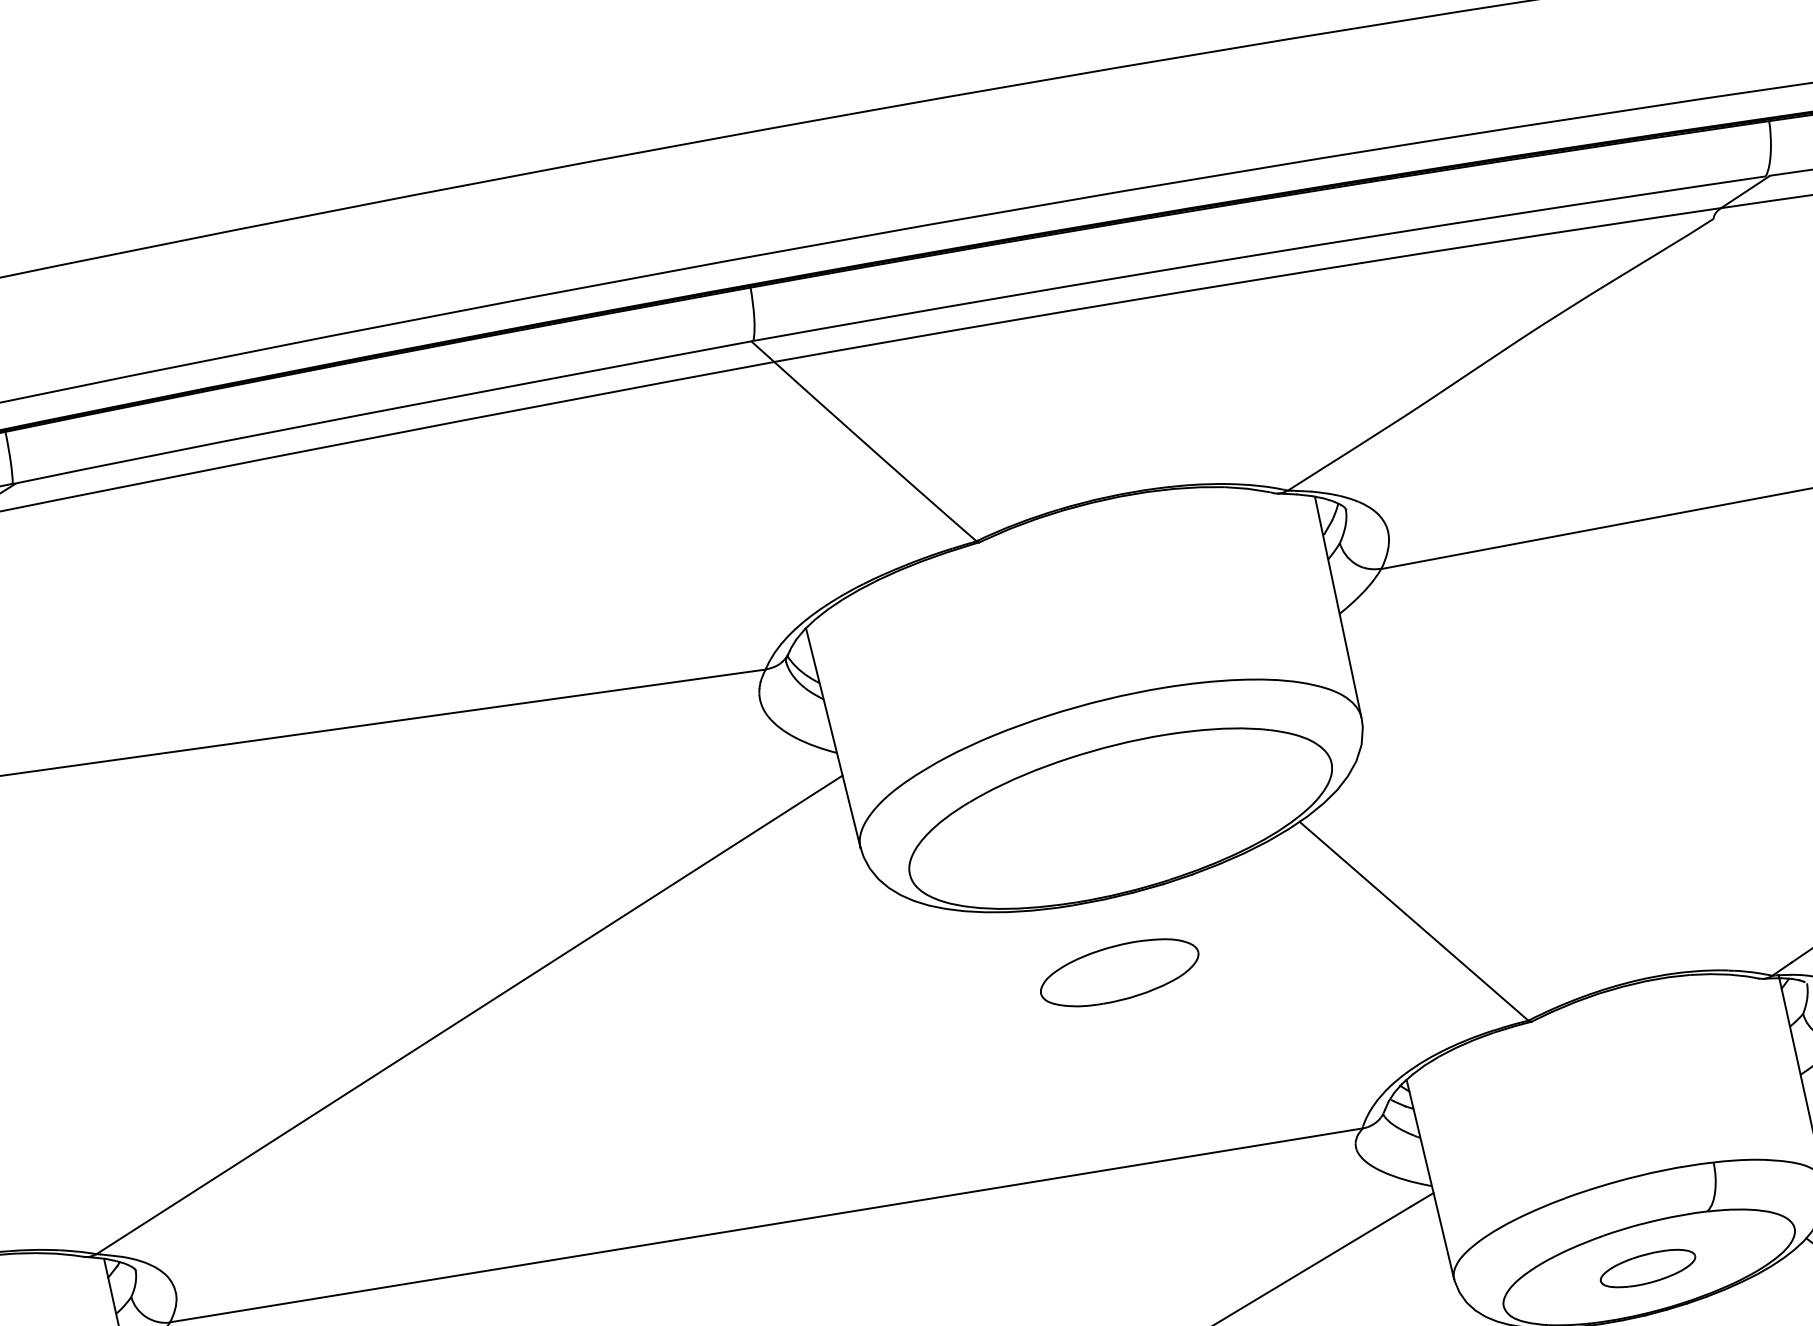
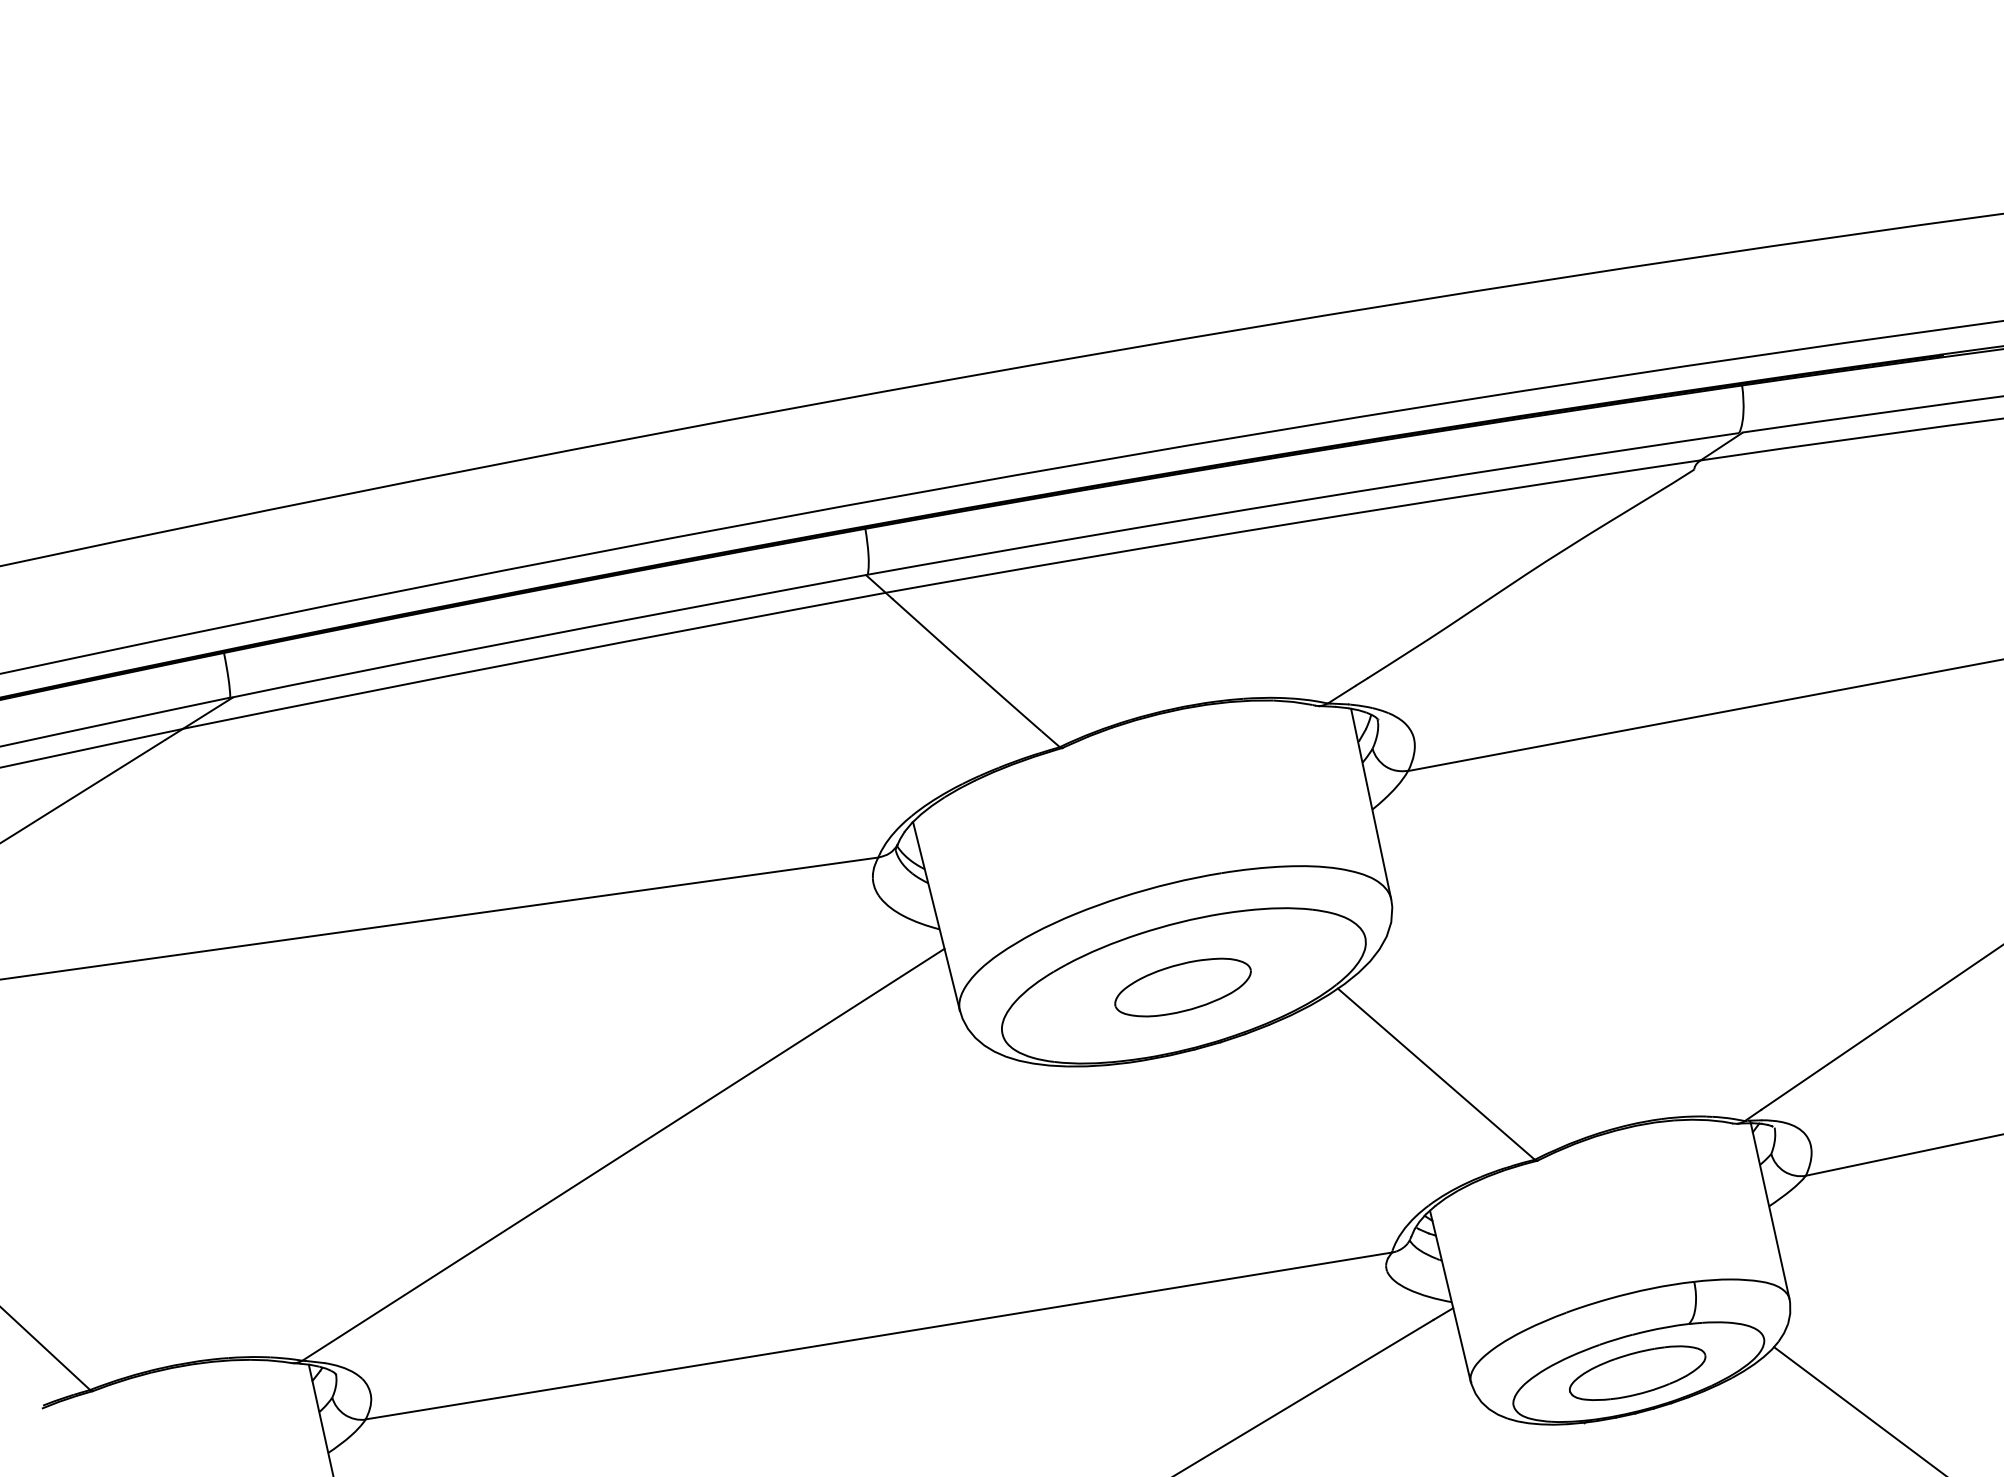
part: (1119, 972) -> (1182, 987), moved
part: (1647, 1267) -> (1637, 1372), size x1.67

